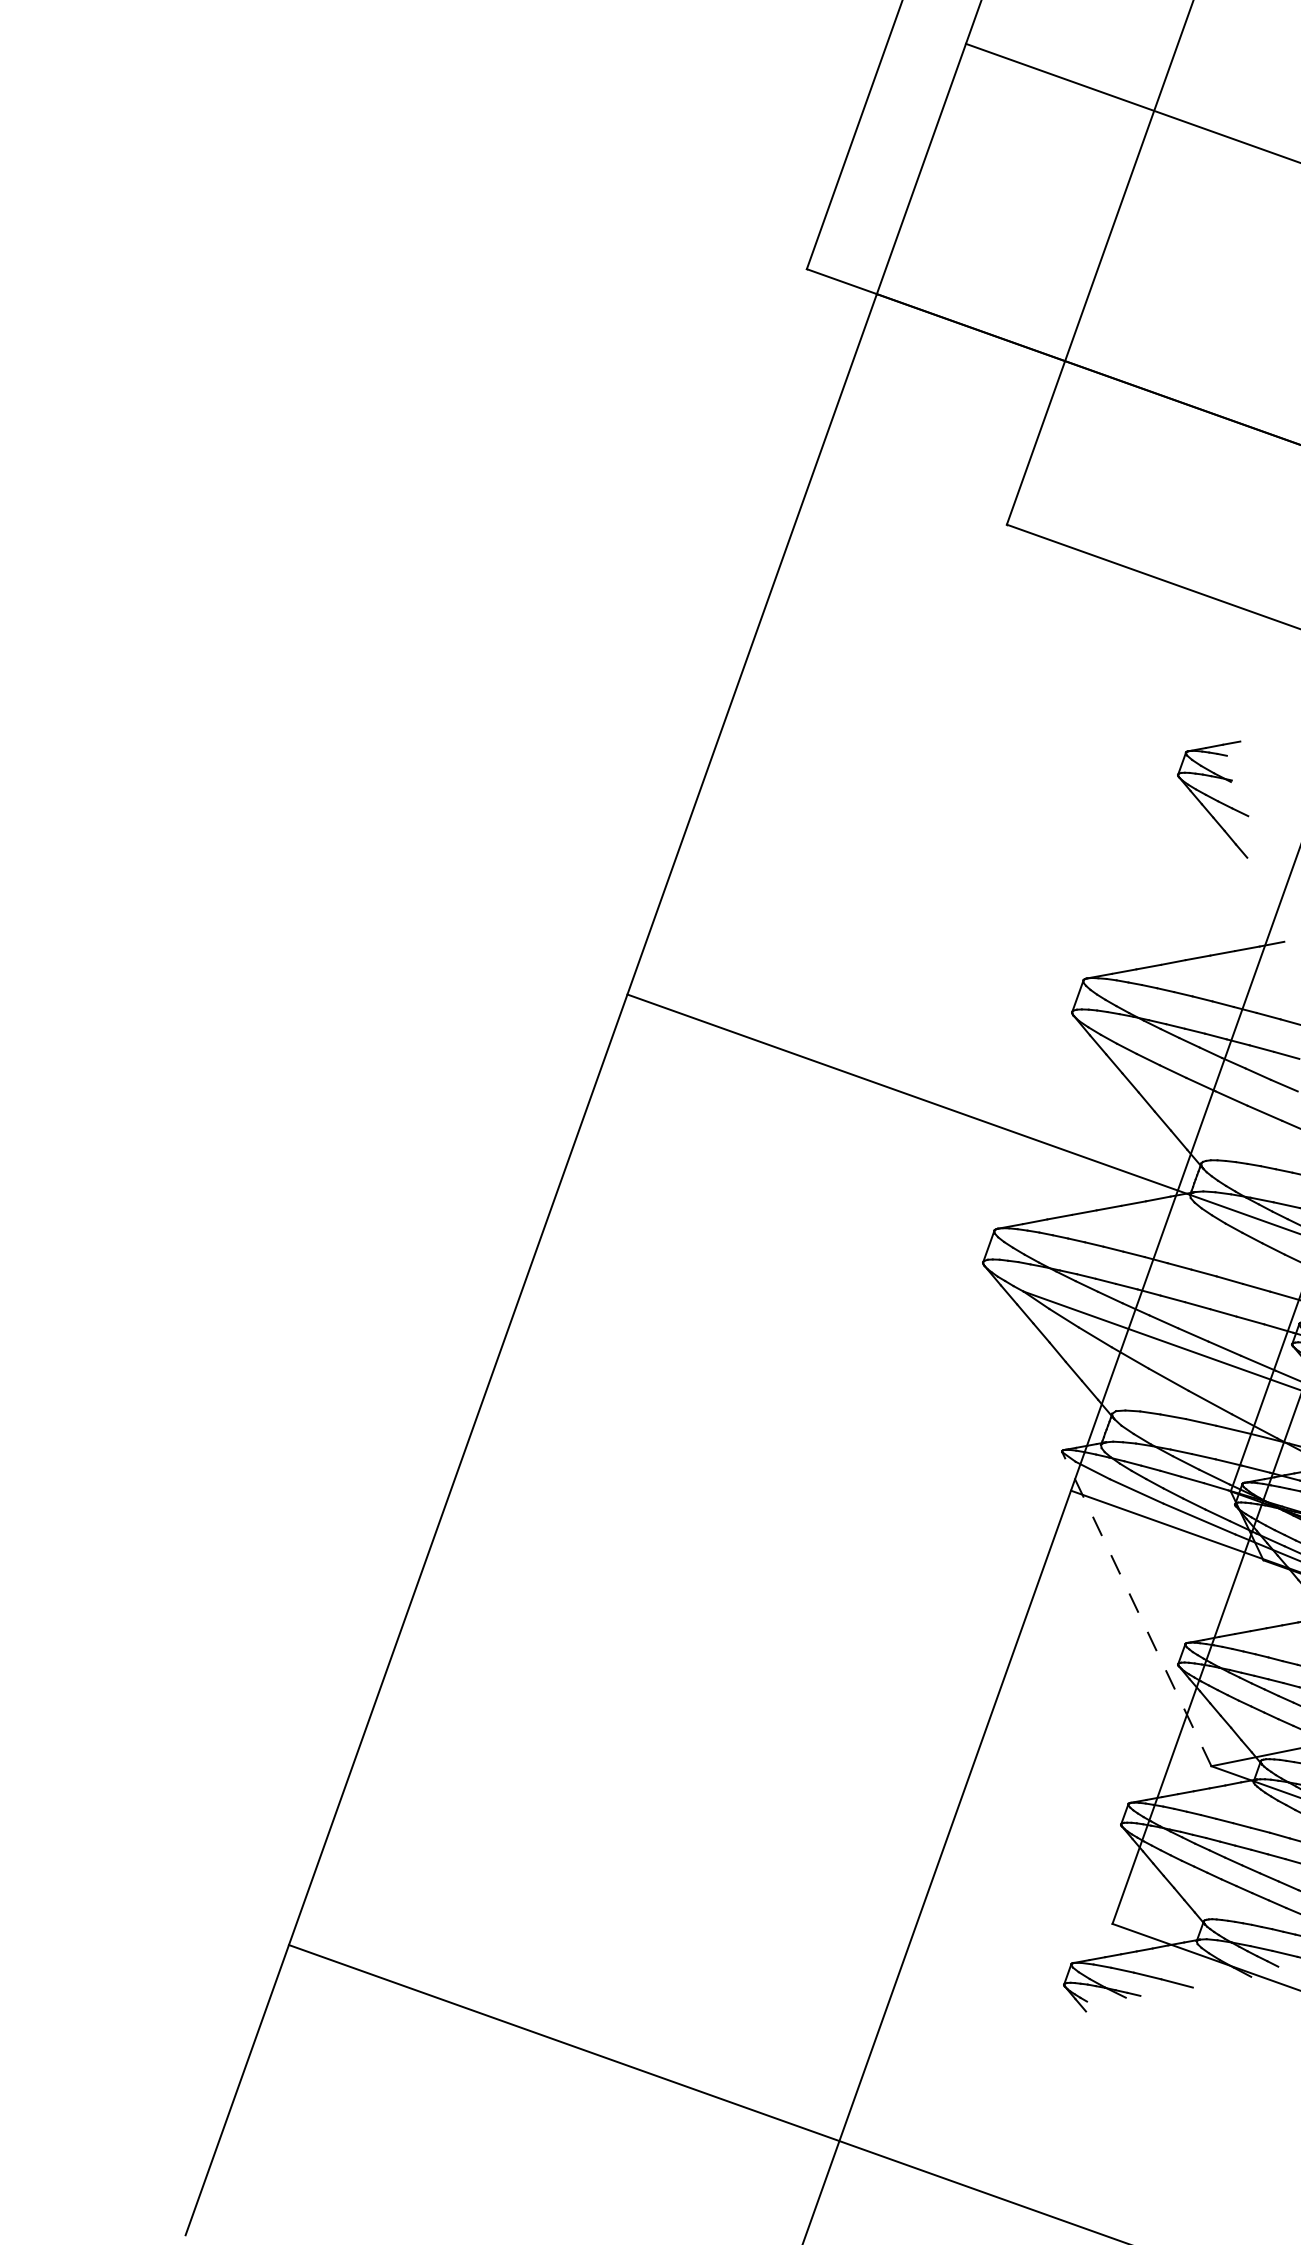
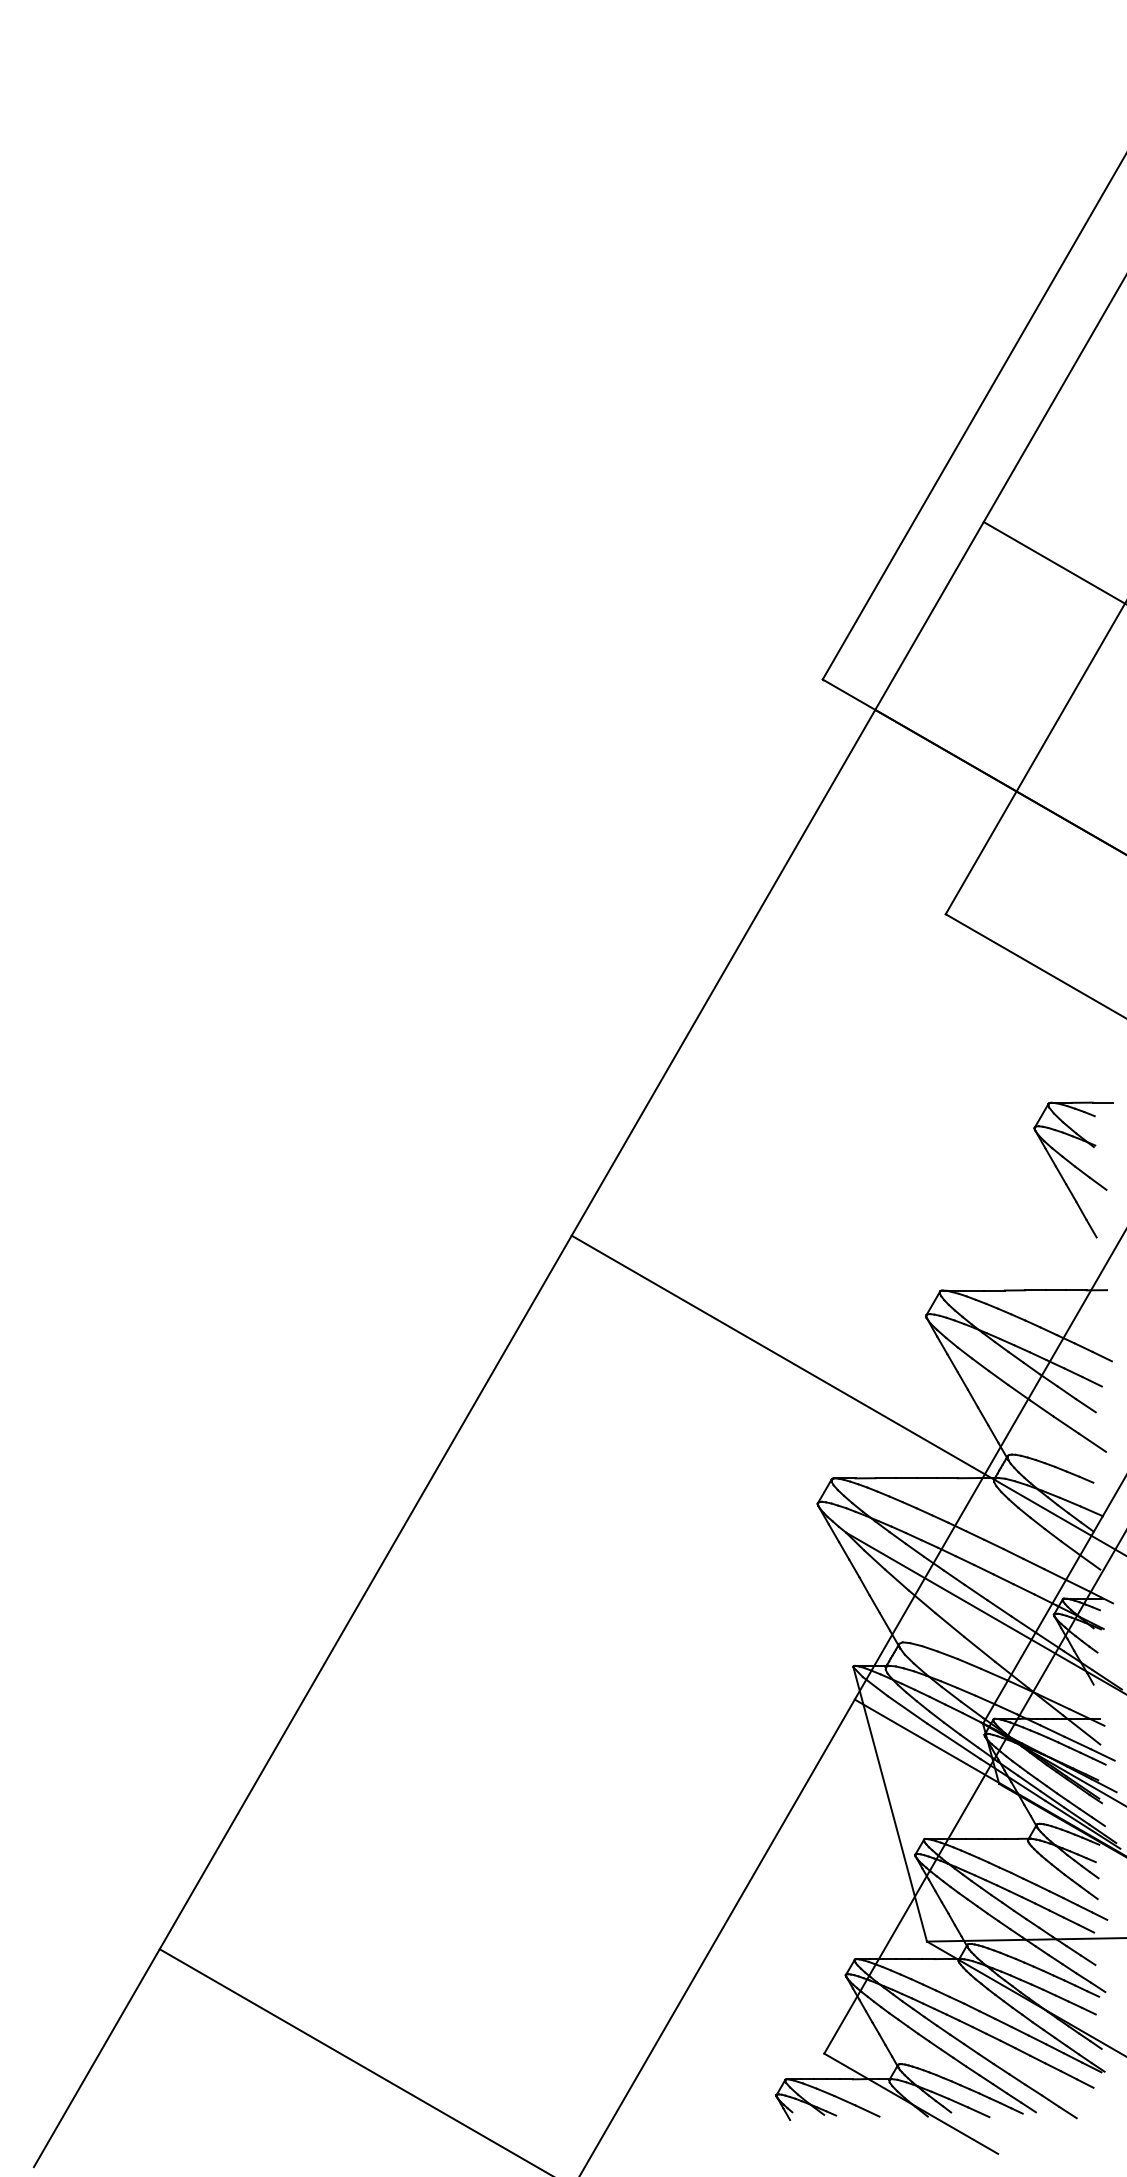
part: (1217, 803) -> (1073, 1169), size x1.43
line: (1137, 1609) -> (890, 1804), dashed -> solid

